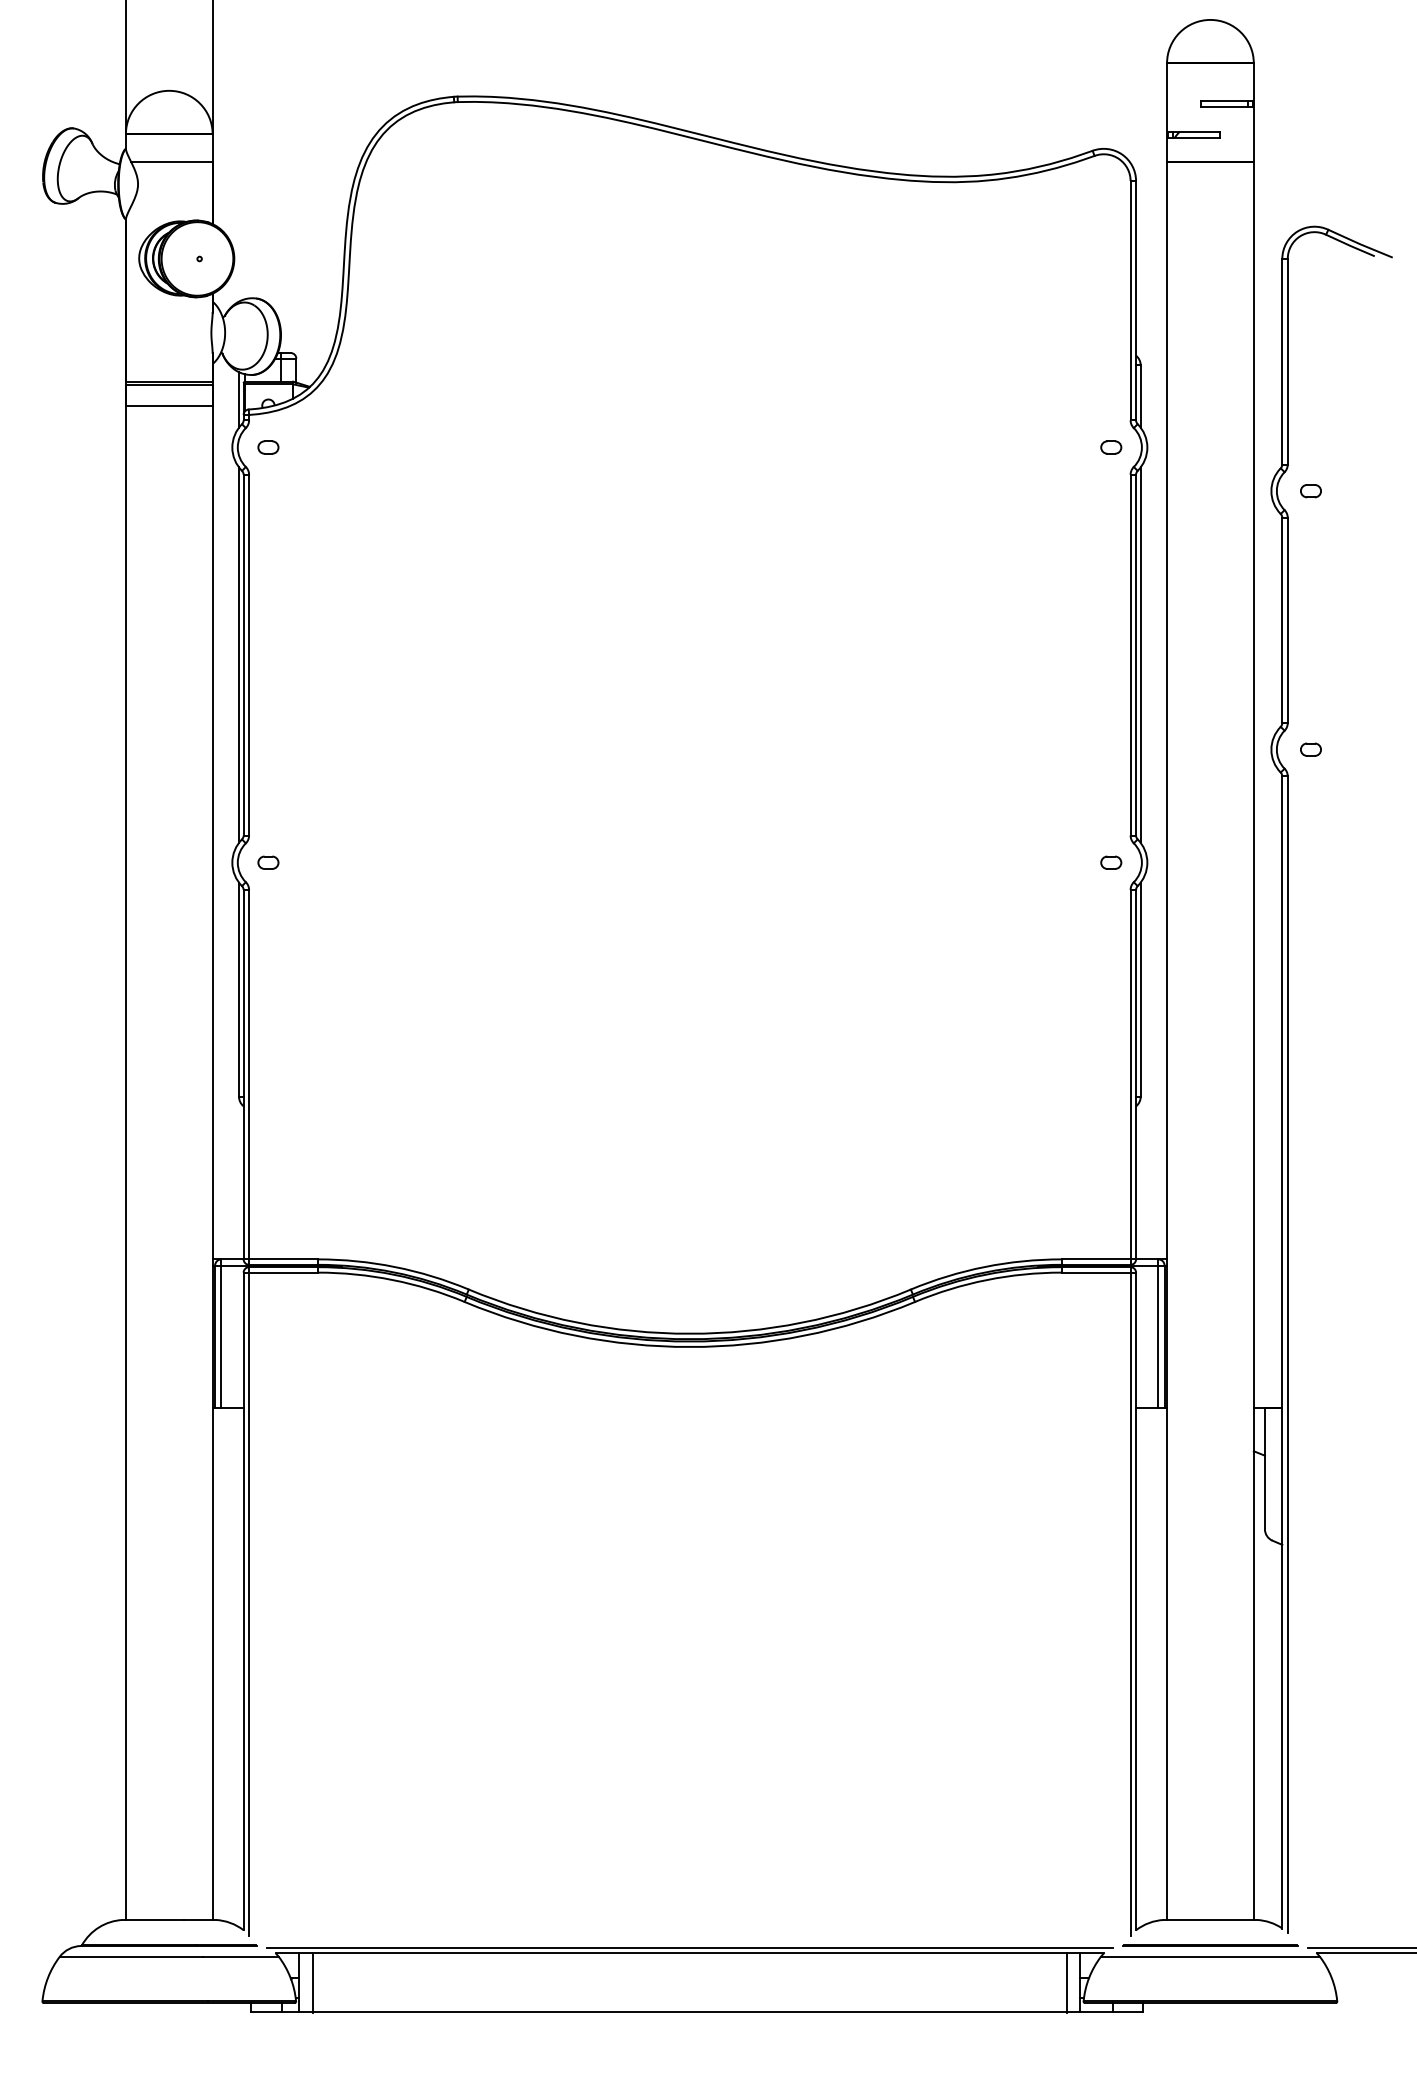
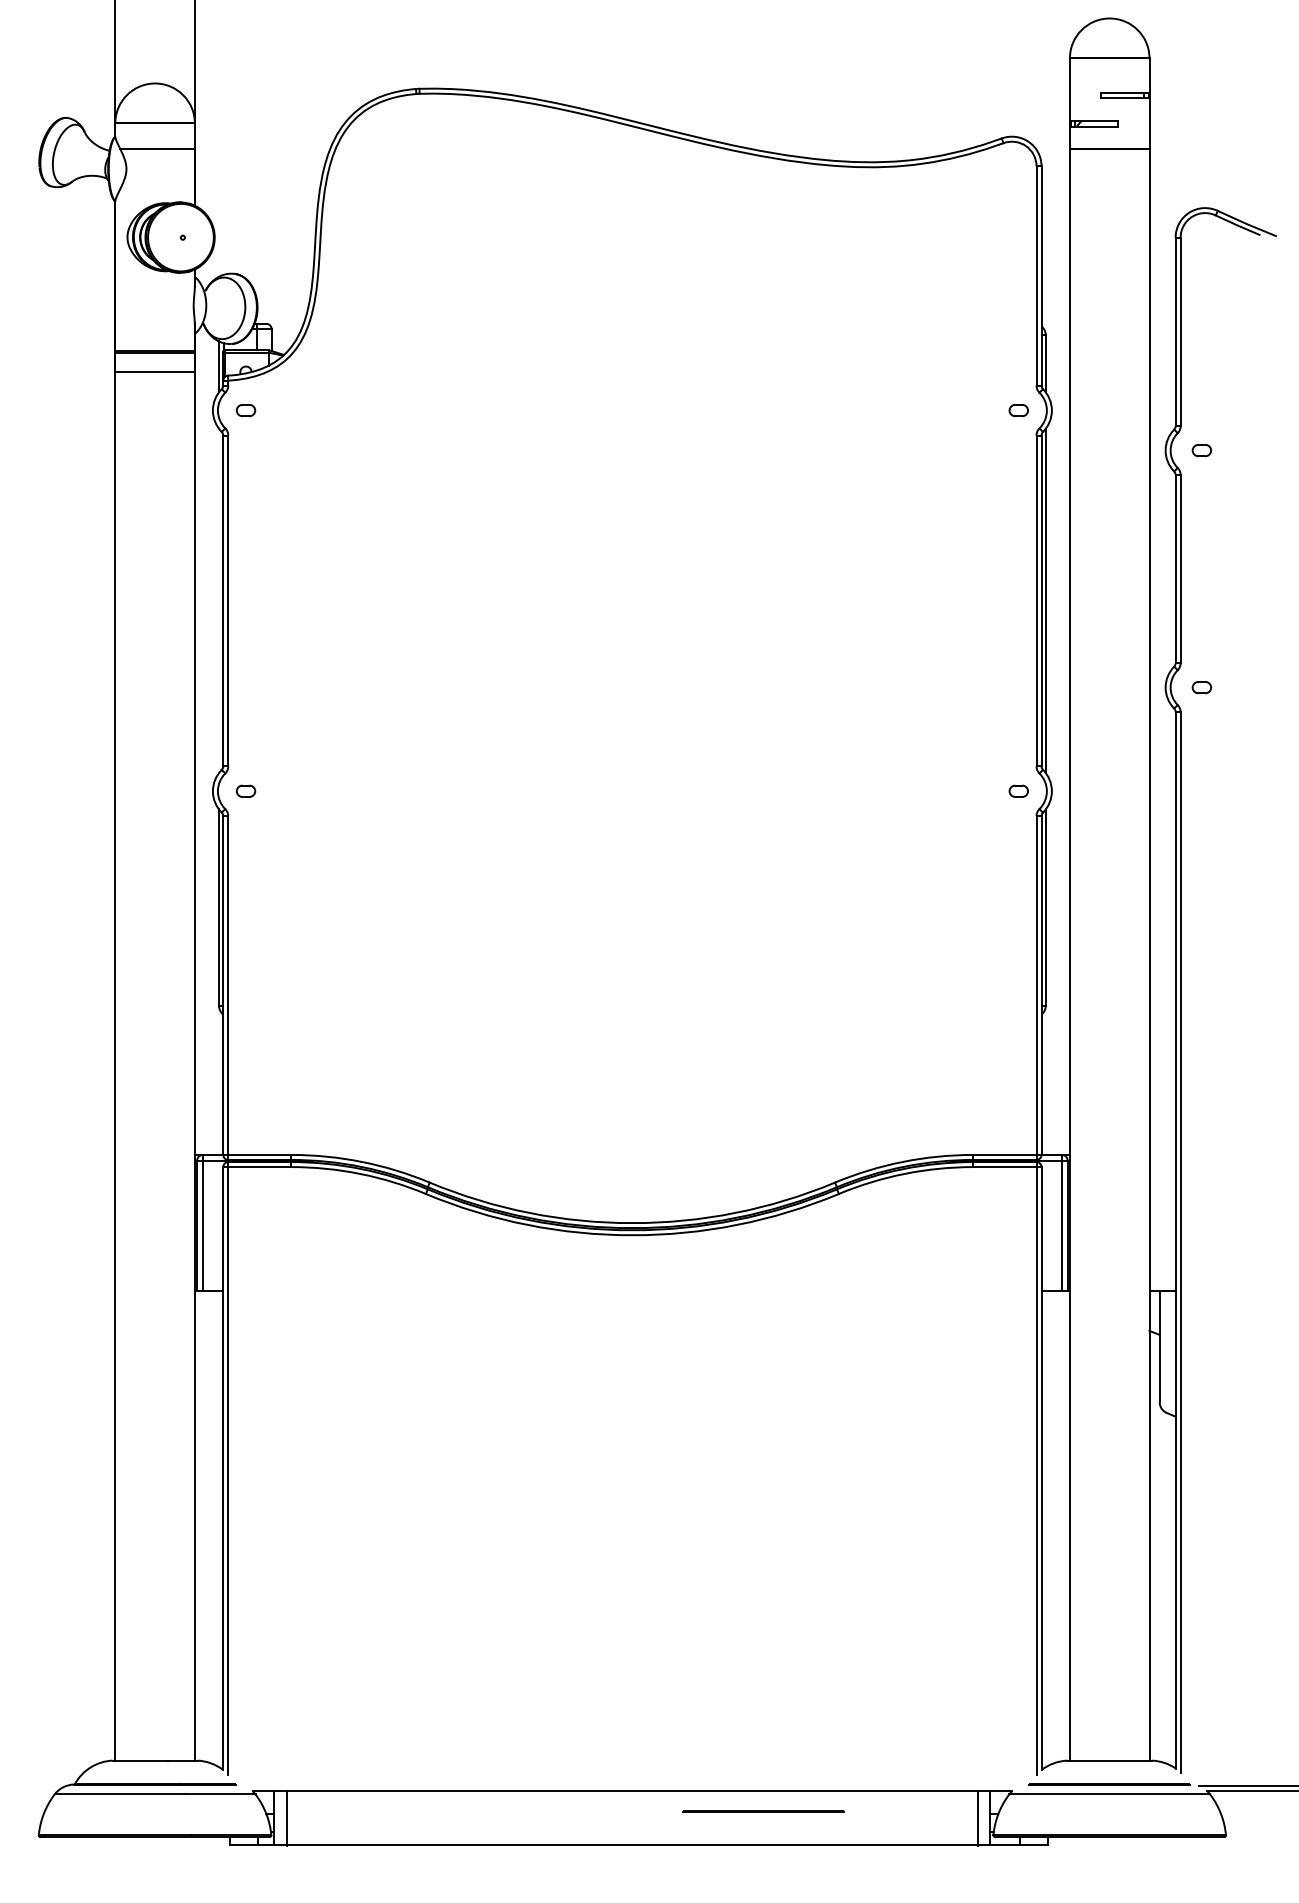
line: (239, 654) -> (219, 600), removed
line: (689, 1948) -> (632, 1786), removed
line: (832, 1975) -> (763, 1811), added

